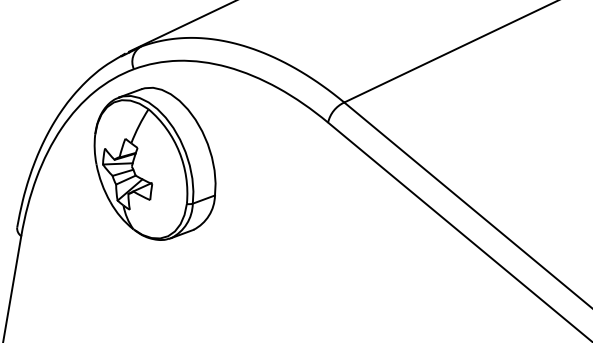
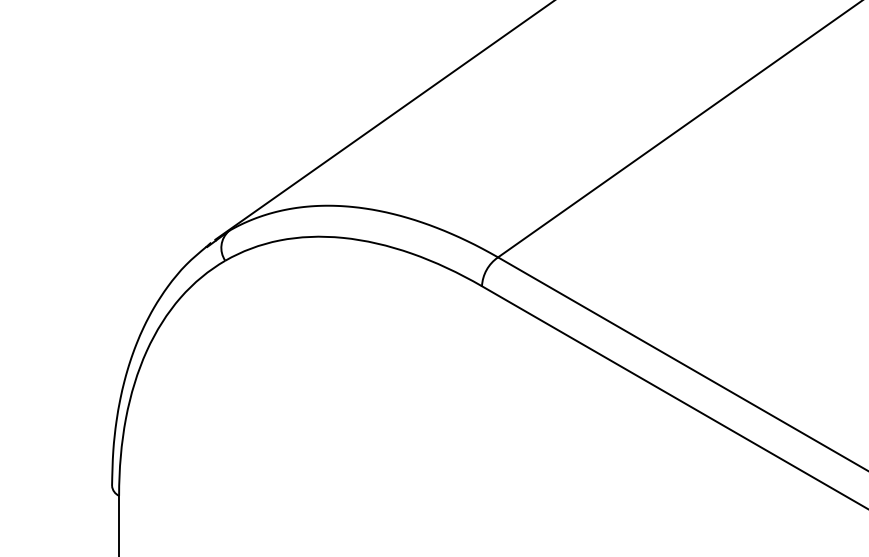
part: (155, 163) -> (272, 375), removed

